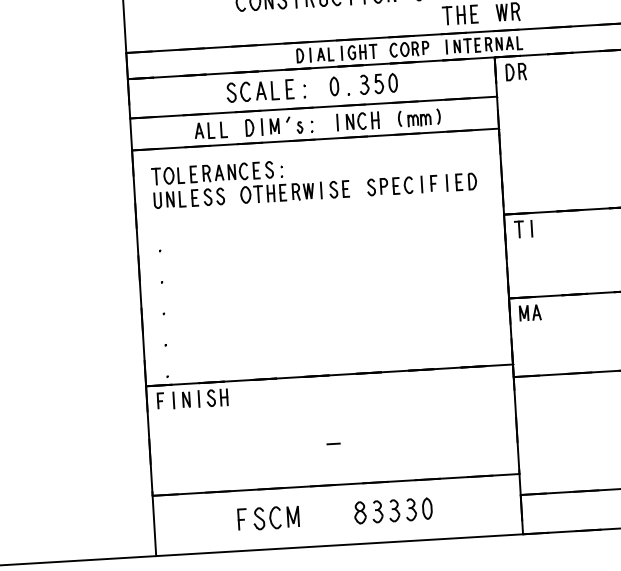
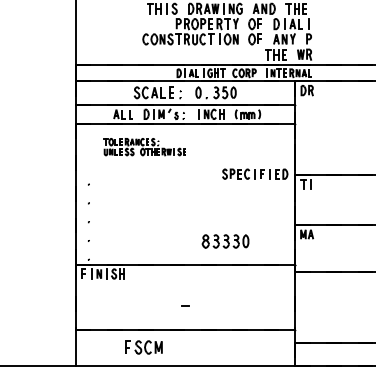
part: (249, 181) -> (144, 146), size x0.7
part: (422, 183) -> (255, 173), moved
part: (393, 510) -> (225, 241), moved

